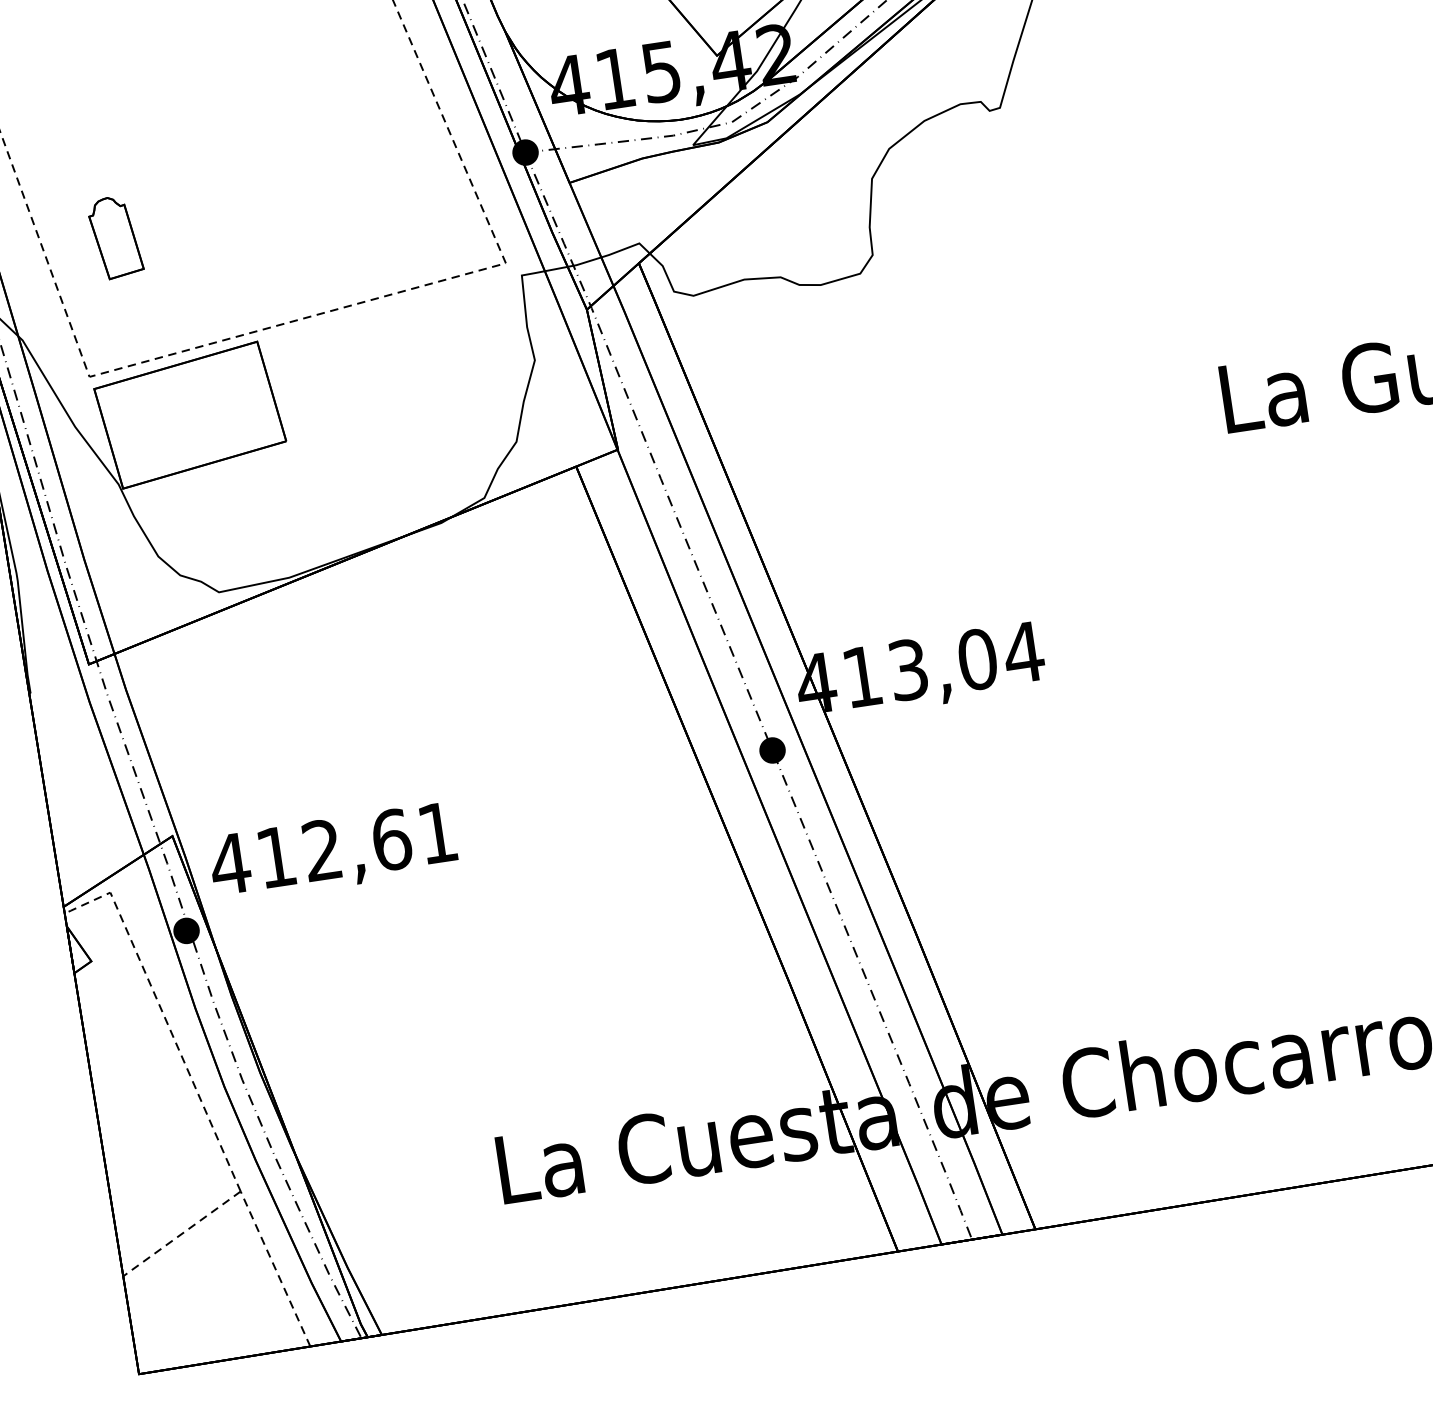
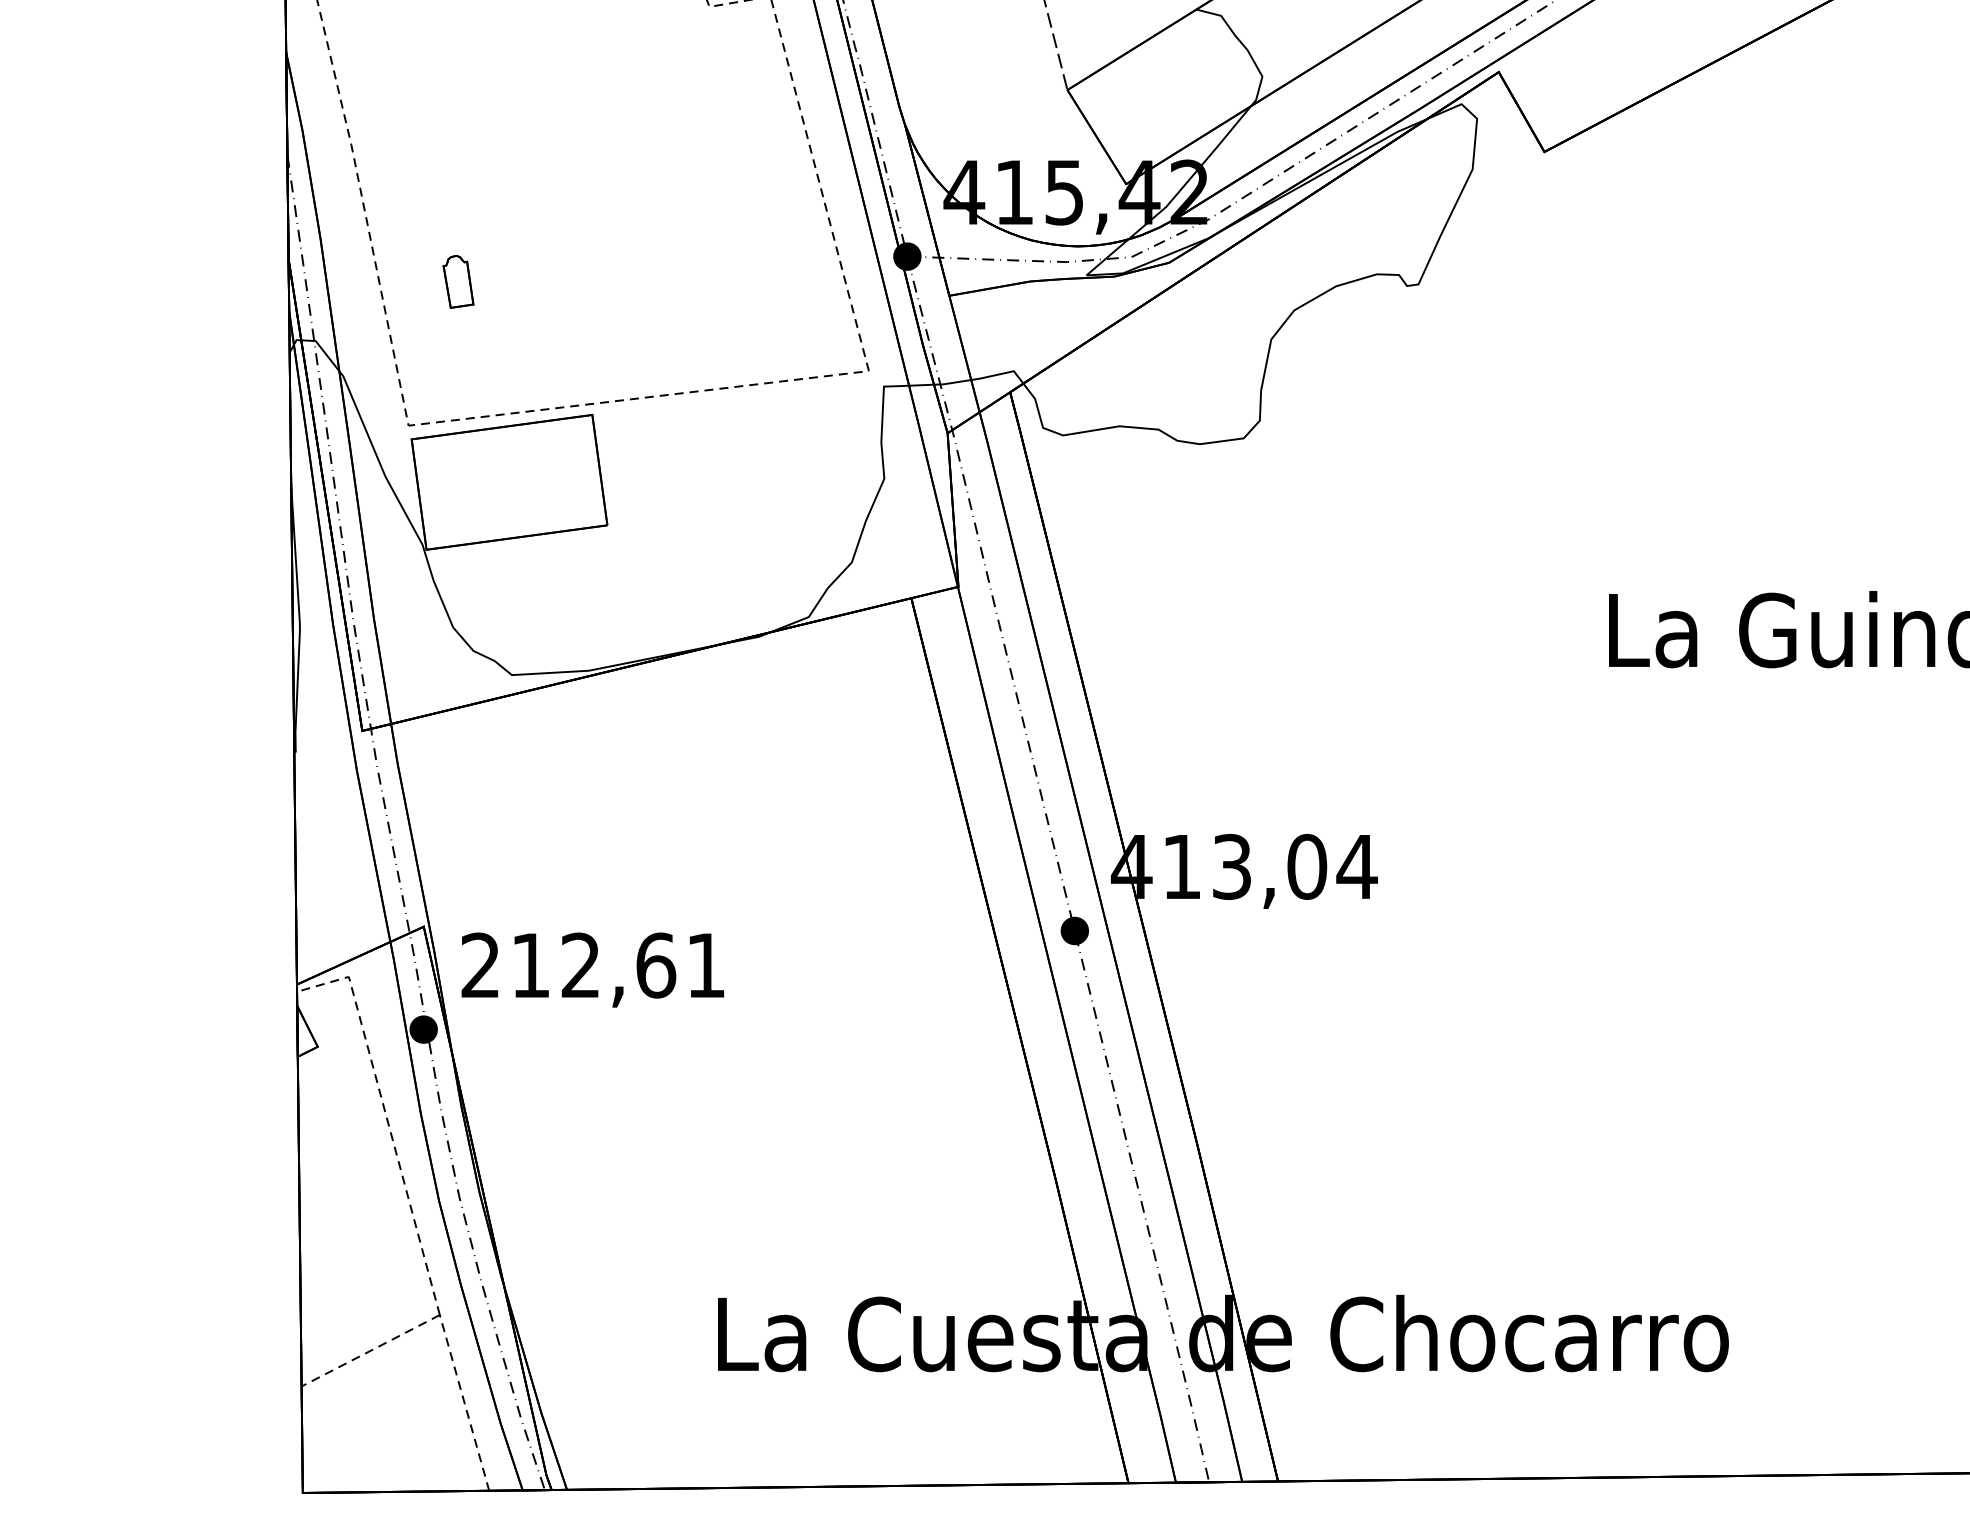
part: (115, 237) -> (458, 281), size x0.6
text: (229, 863) -> (480, 964), 412,61 -> 212,61

